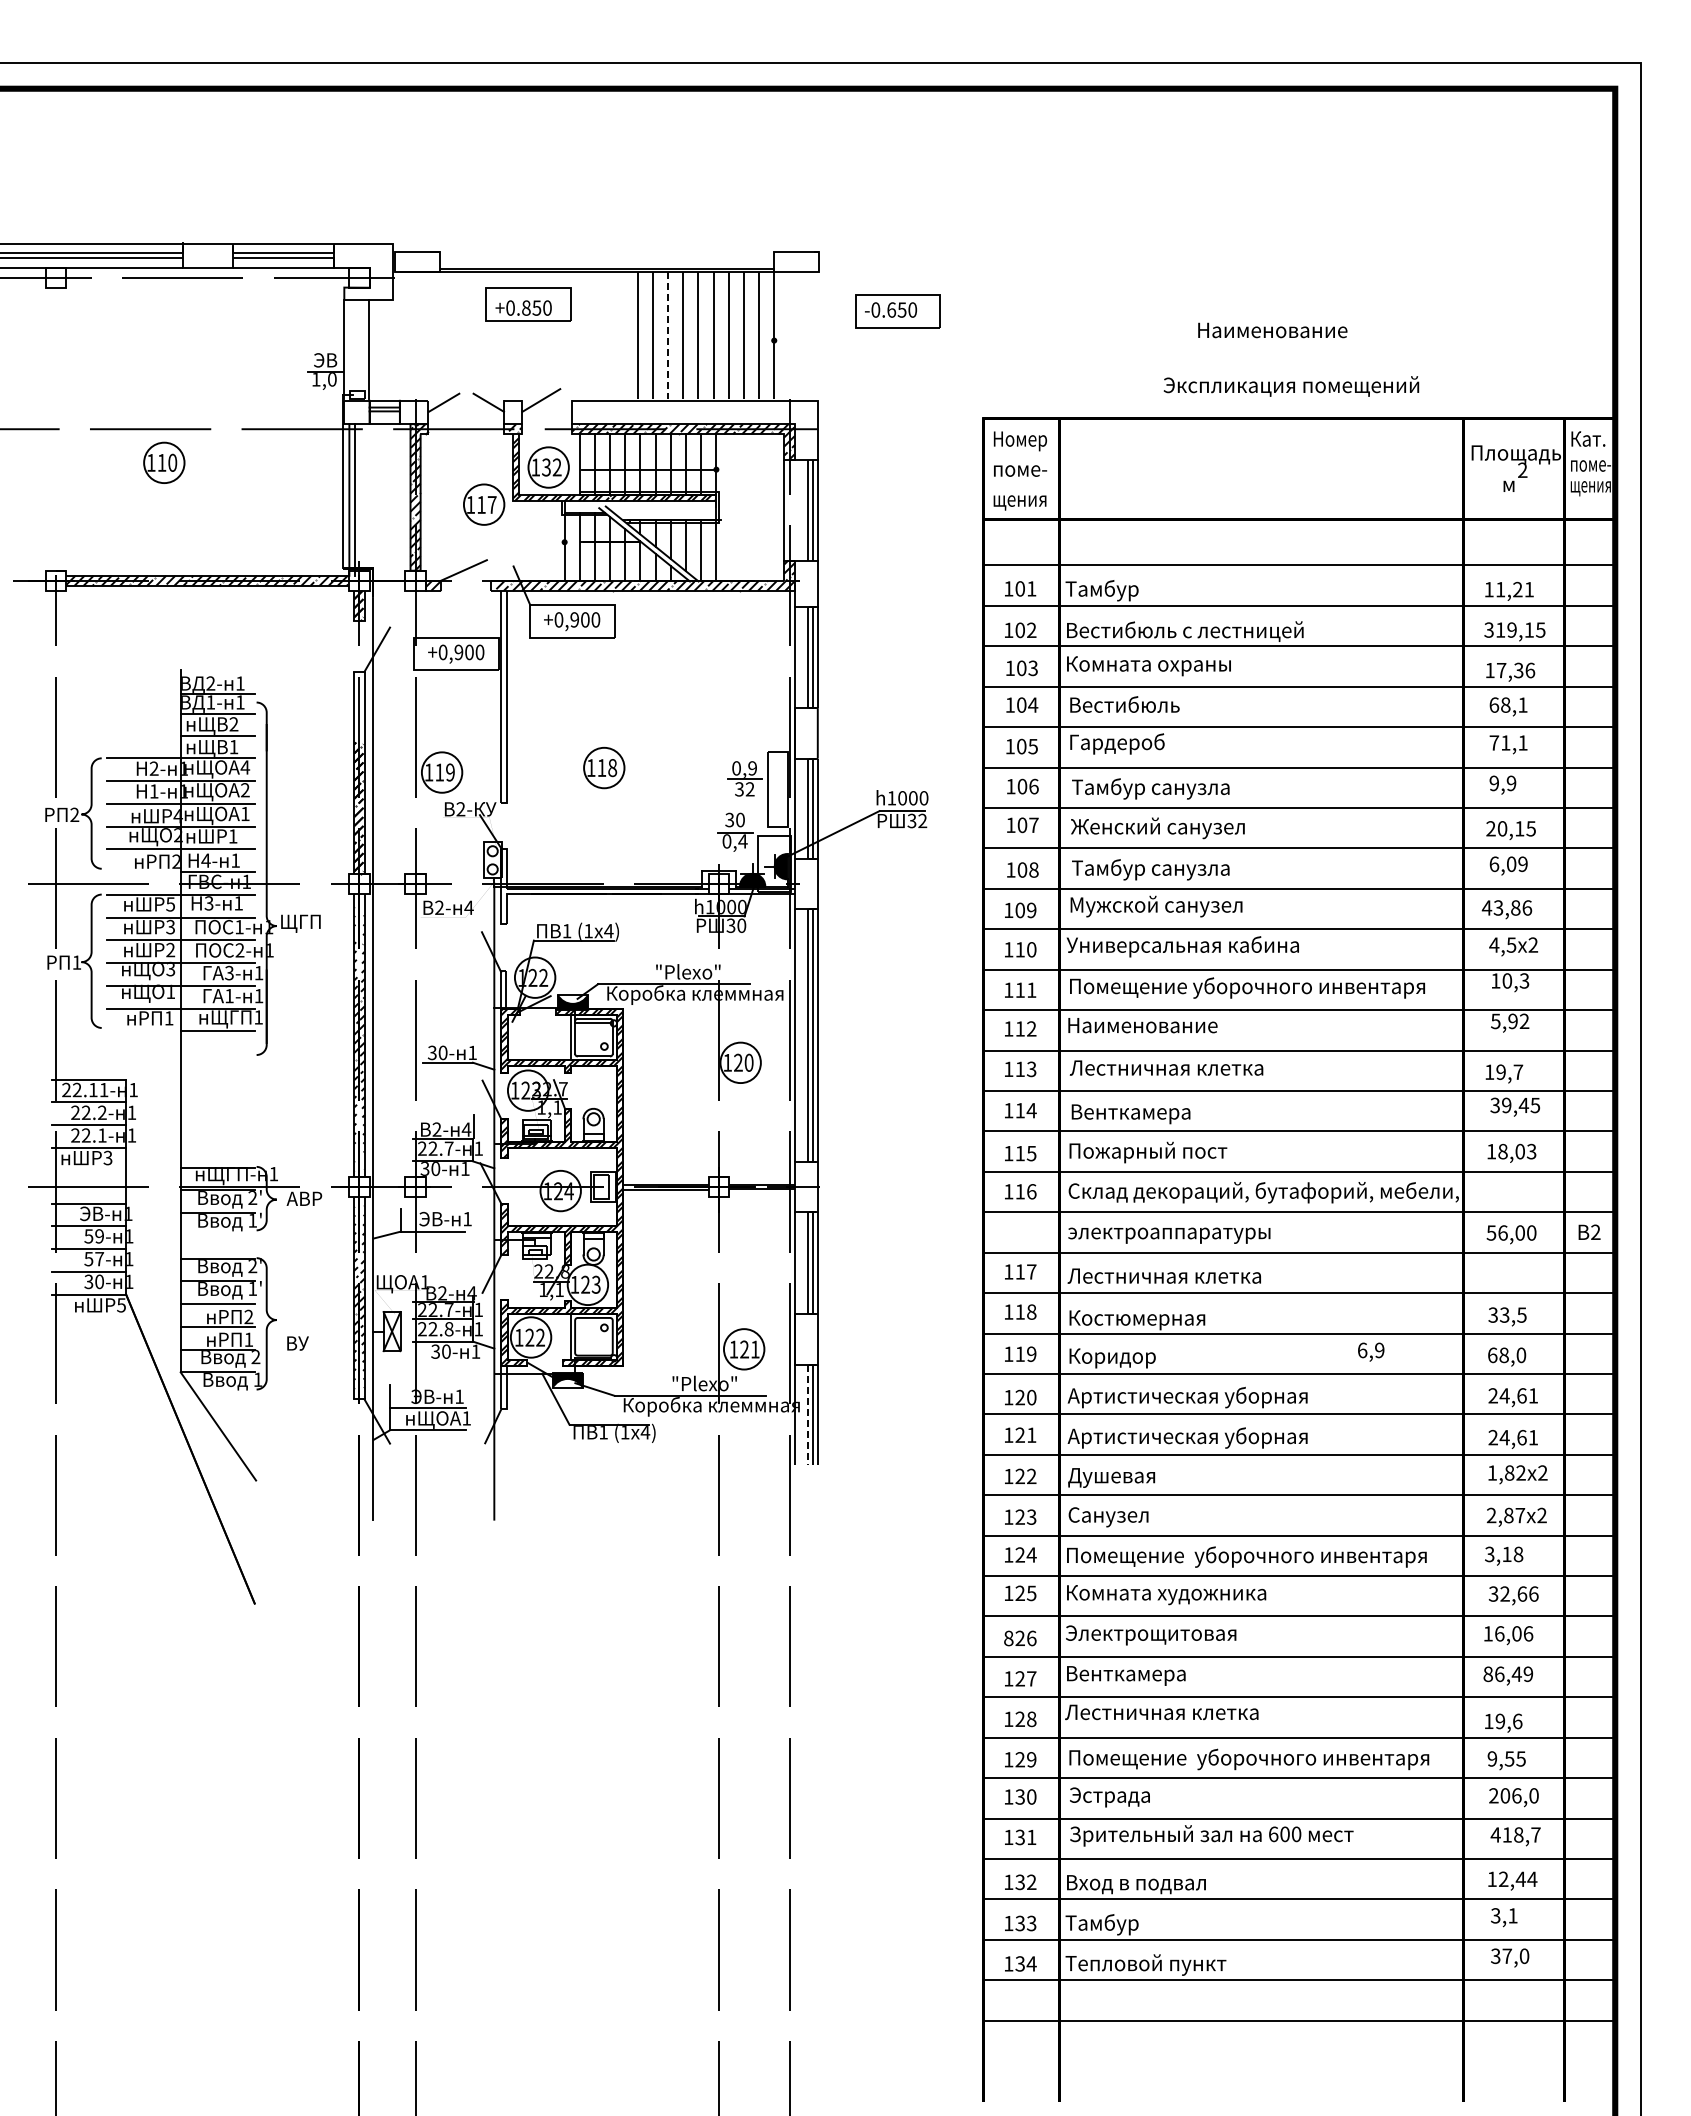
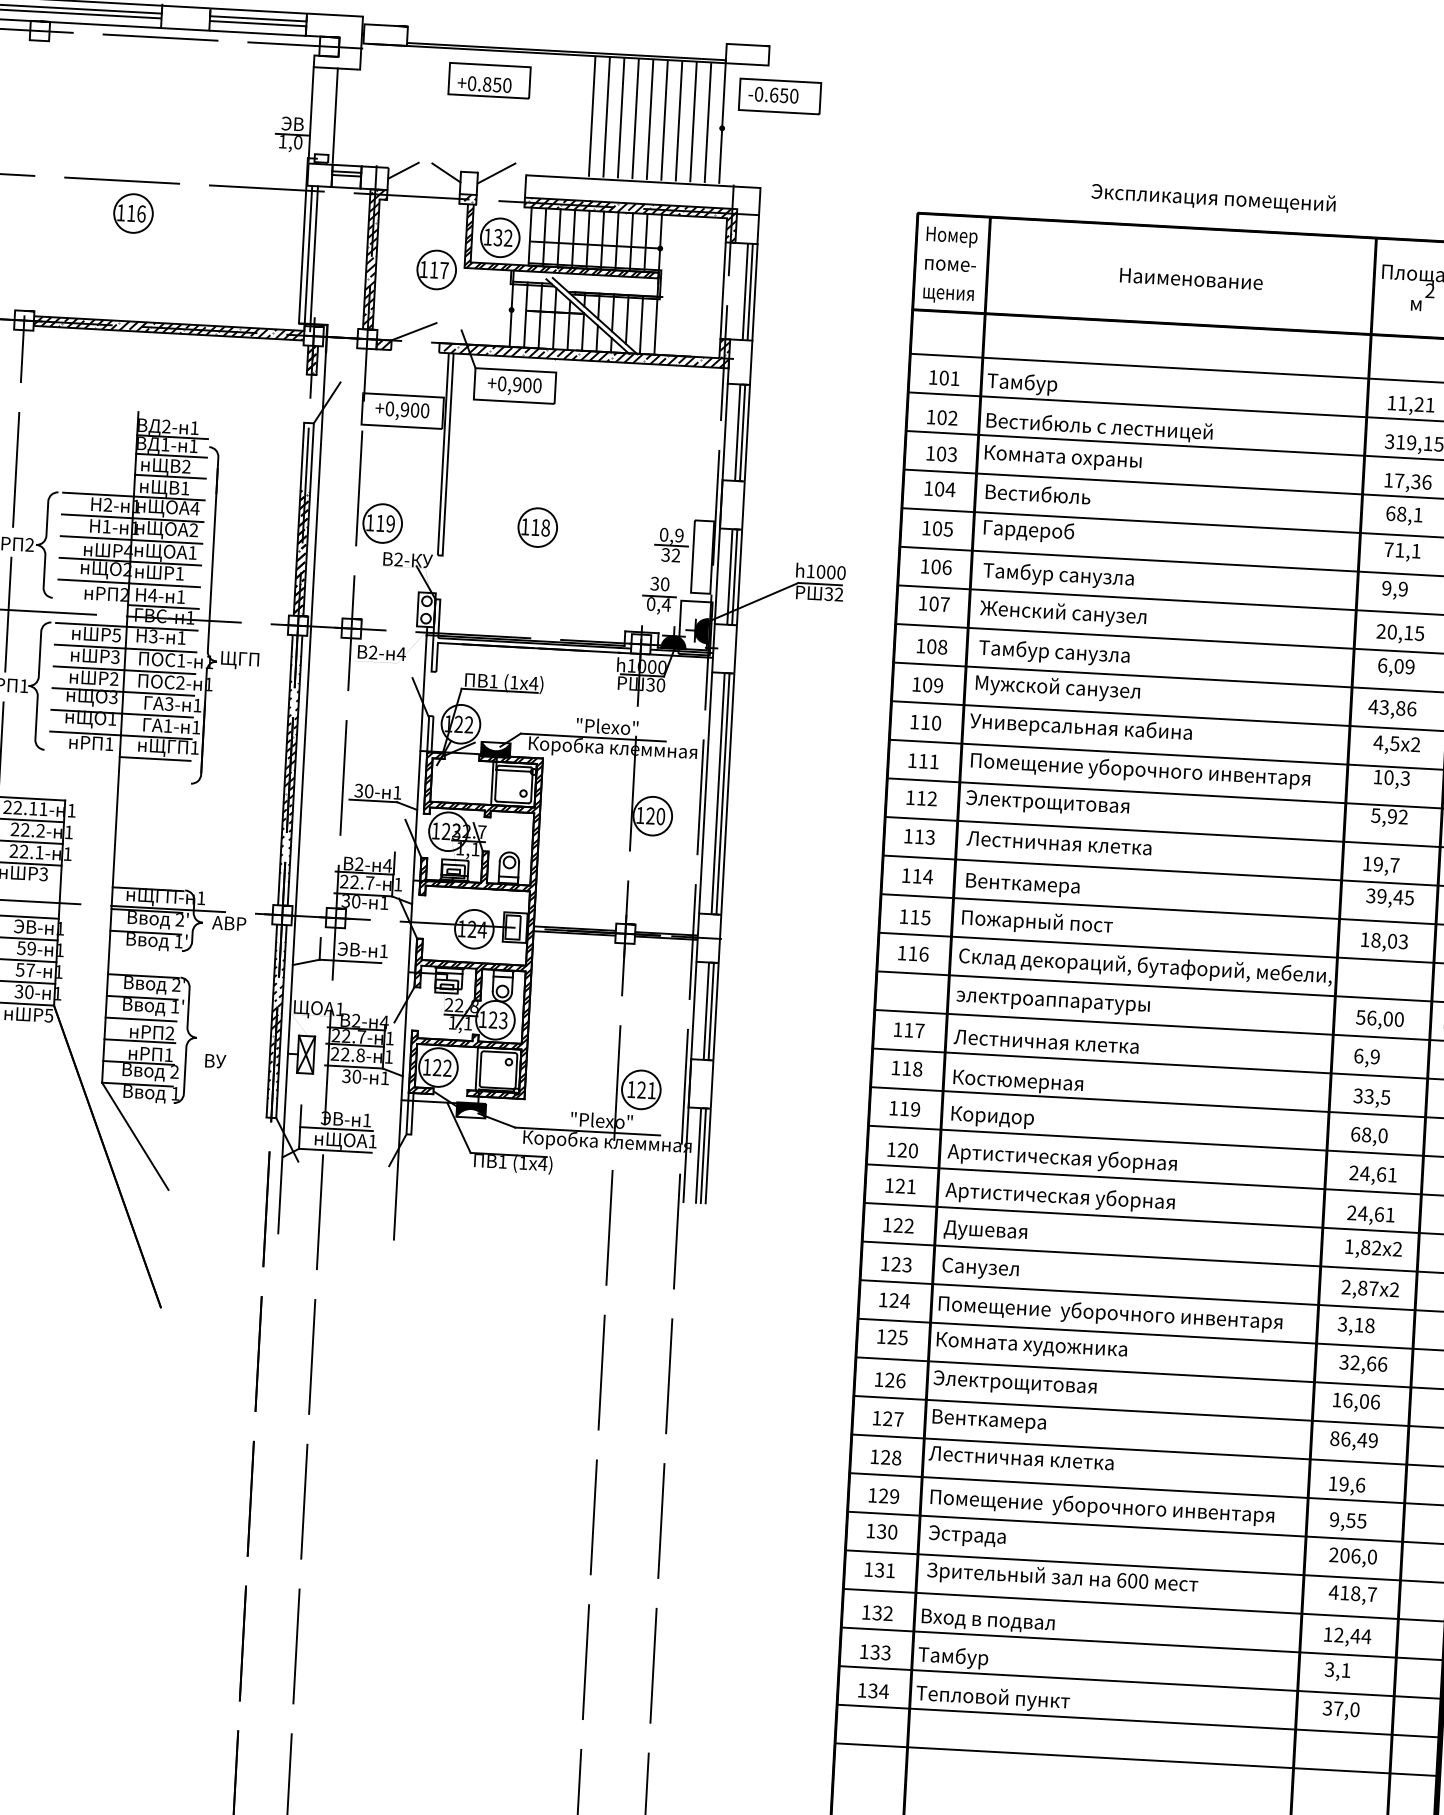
part: (897, 311) -> (779, 96), moved
text: (1272, 330) -> (1191, 279), moved
line: (668, 336) -> (621, 118), dashed -> solid
text: (172, 462) -> (141, 213), 110 -> 116
text: (1152, 1027) -> (1047, 803), Наименование -> Электрощитовая
text: (1371, 1351) -> (1367, 1057), moved
line: (807, 1415) -> (698, 1156), dashed -> solid
text: (1008, 1638) -> (878, 1379), 826 -> 126

